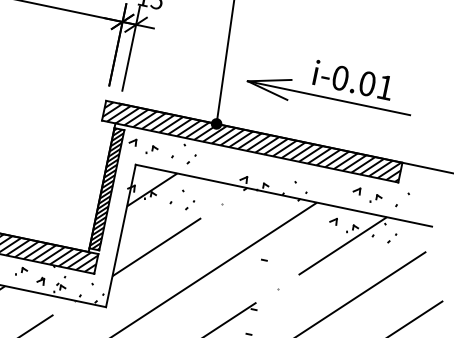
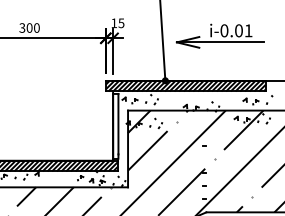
part: (329, 84) -> (219, 35), moved
hatch: (106, 187) -> (115, 125), removed

